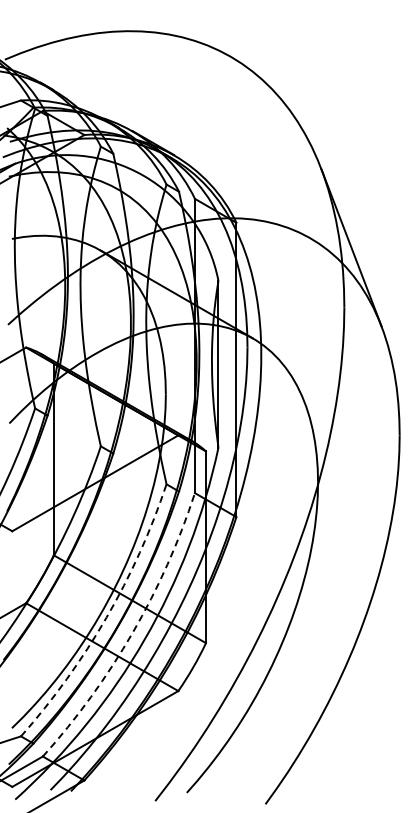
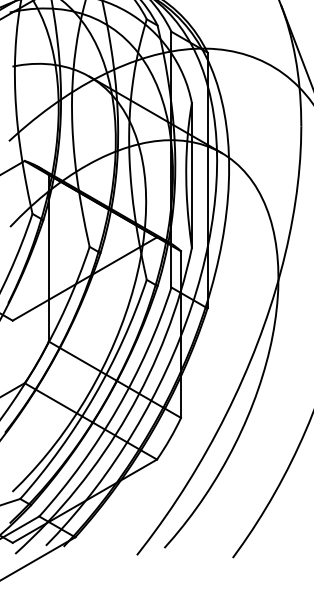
arc: (106, 617) -> (94, 395), dashed -> solid
arc: (132, 632) -> (117, 408), dashed -> solid

